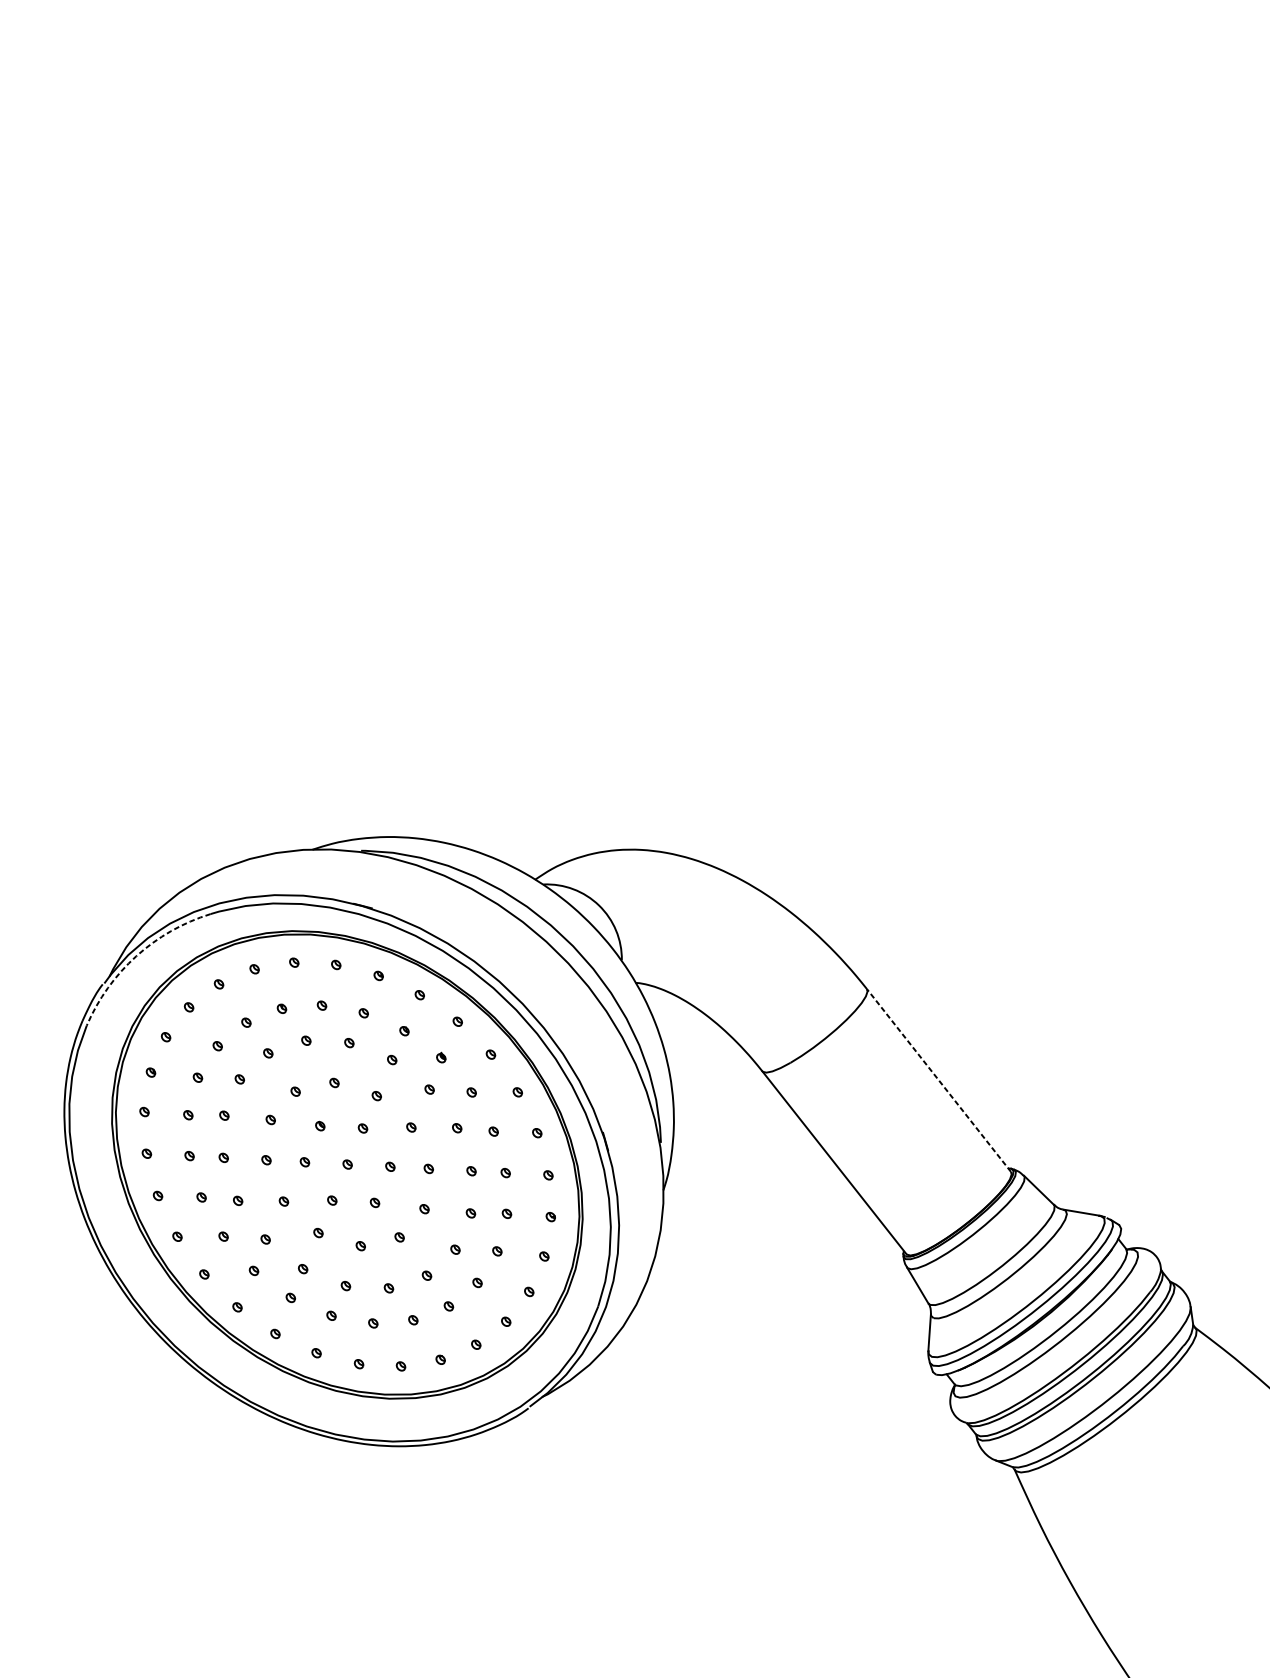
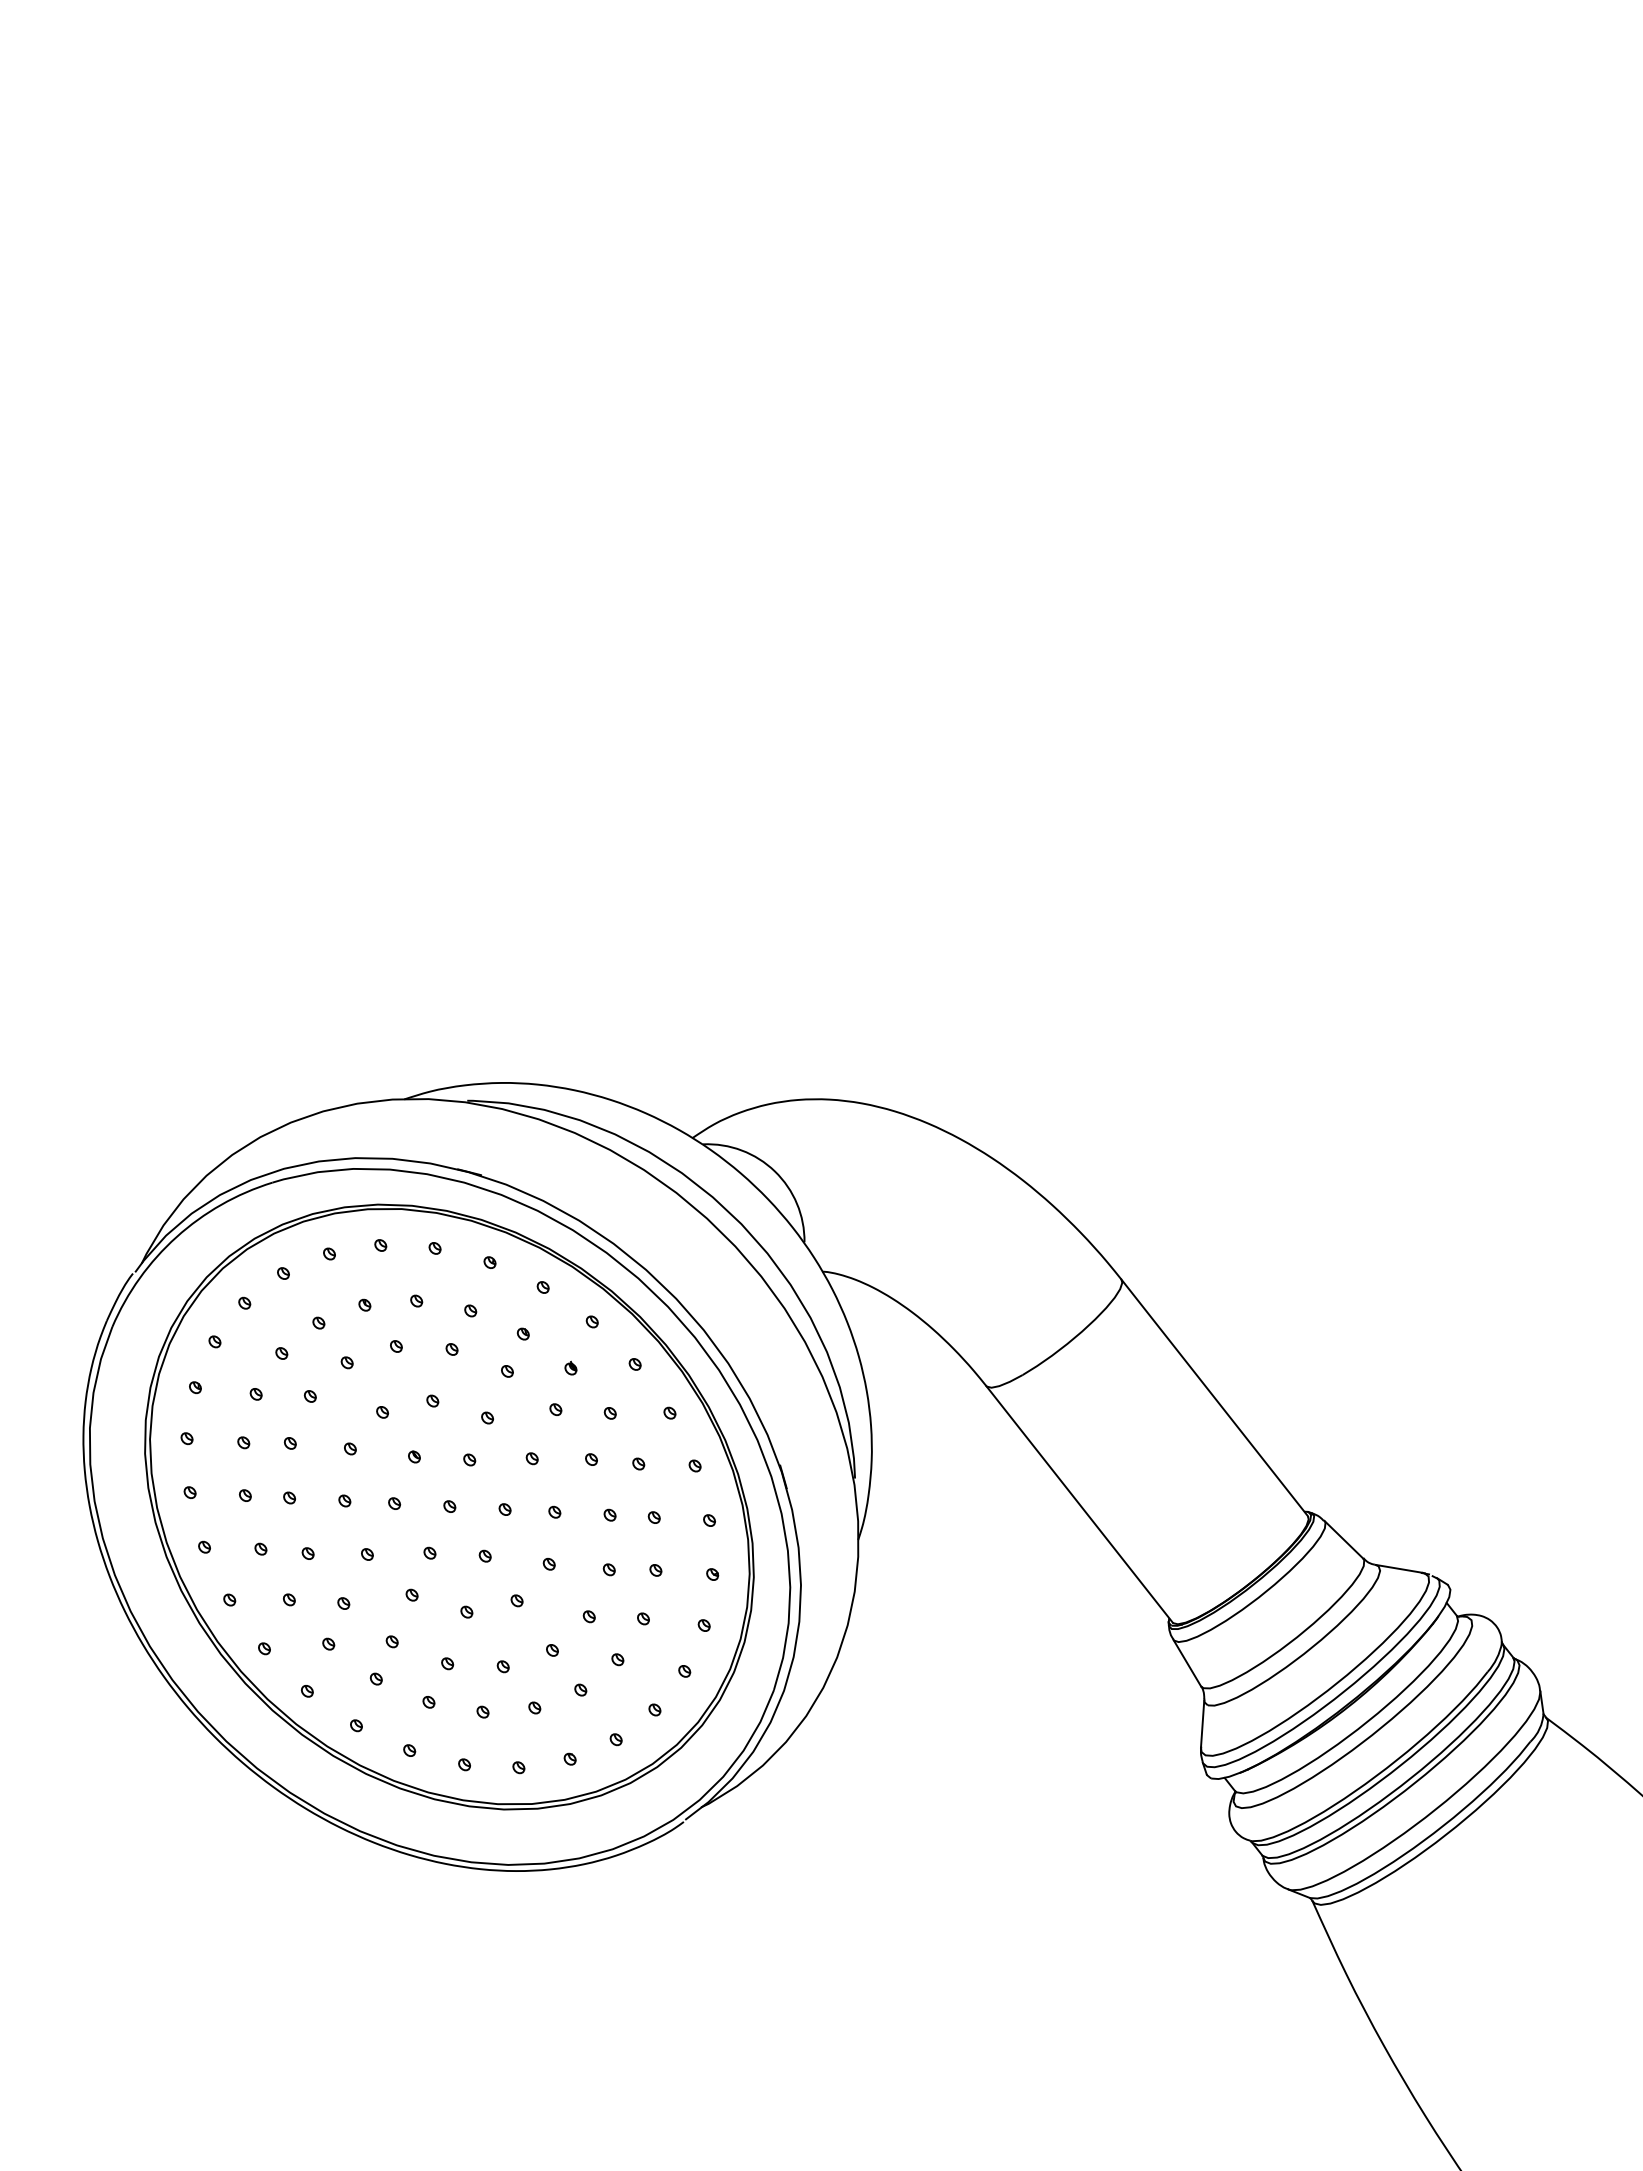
arc: (136, 956) -> (176, 1237), dashed -> solid
line: (938, 1080) -> (1214, 1397), dashed -> solid

